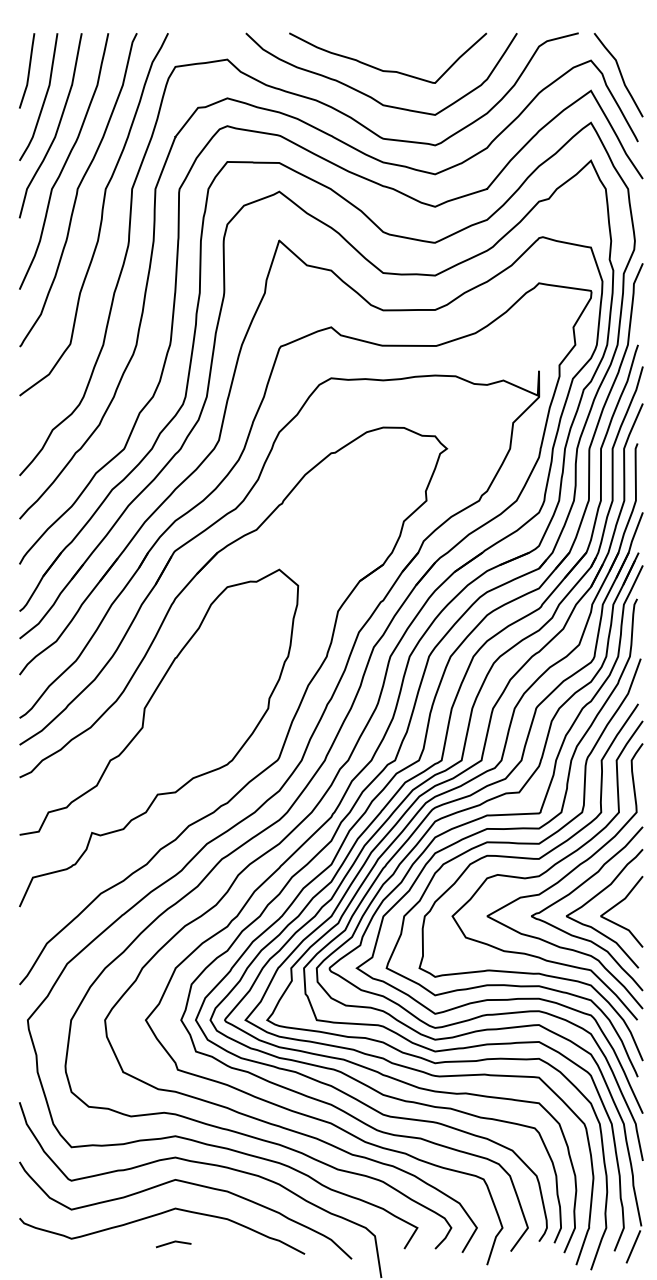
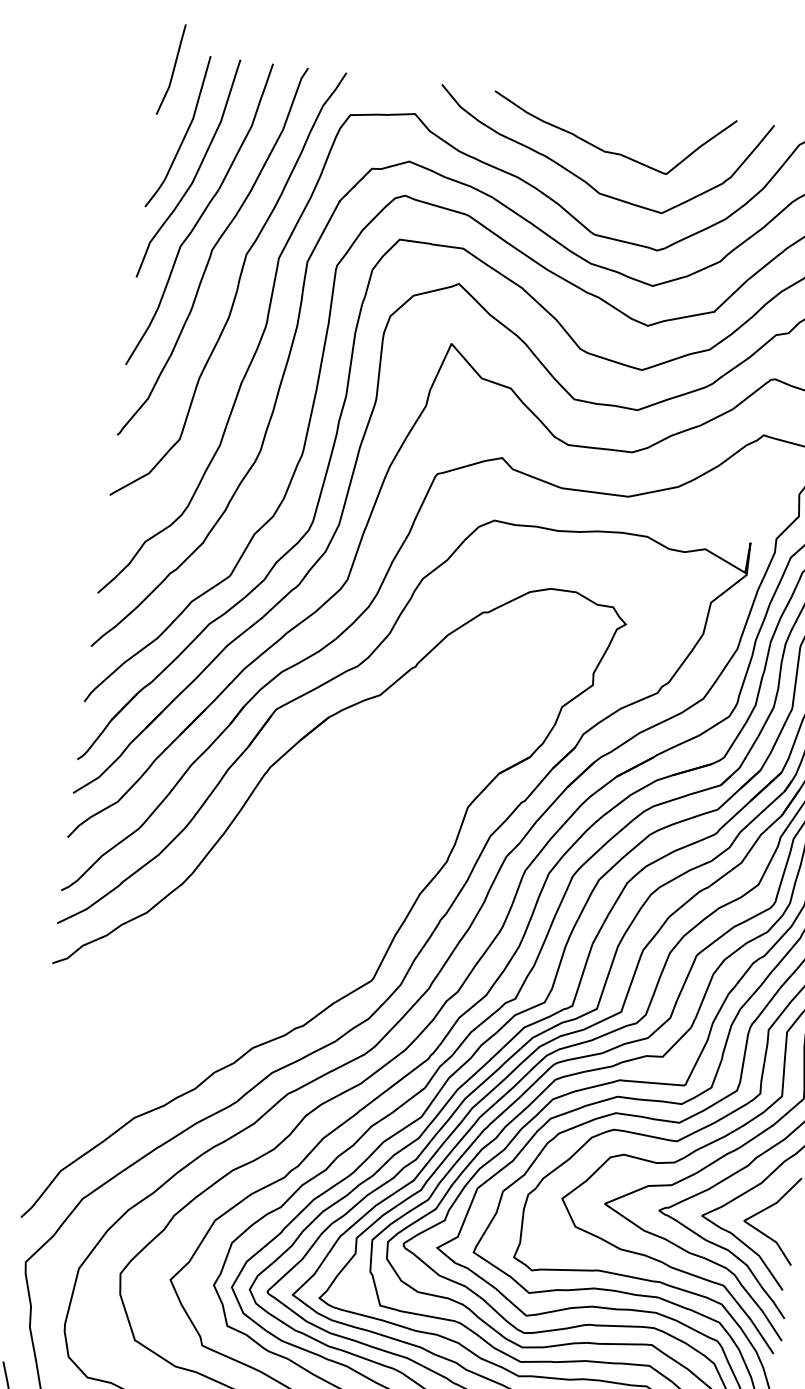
curve: (28, 70) -> (173, 69), moved
curve: (143, 728) -> (211, 921), removed

